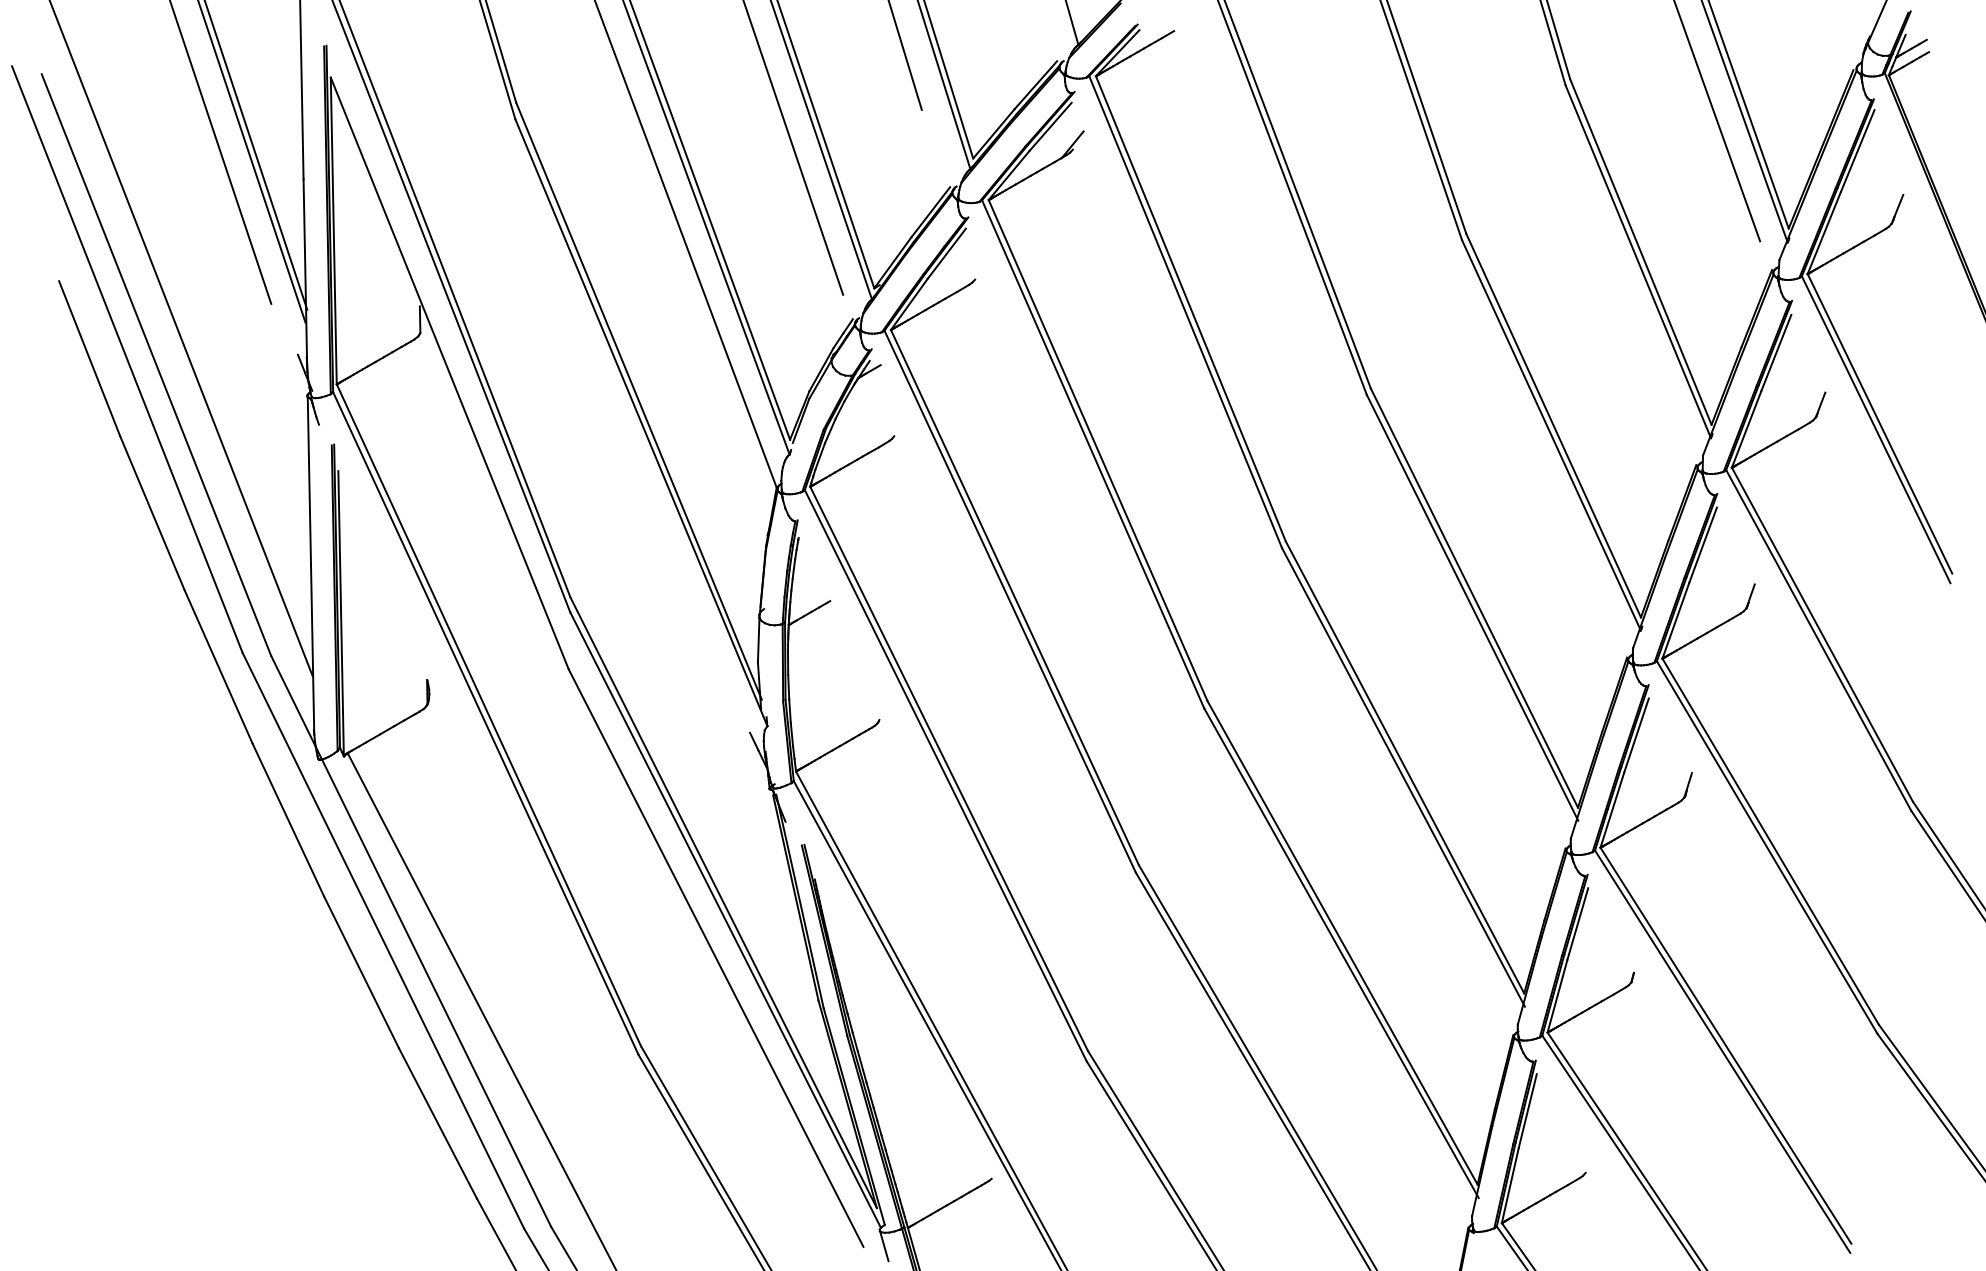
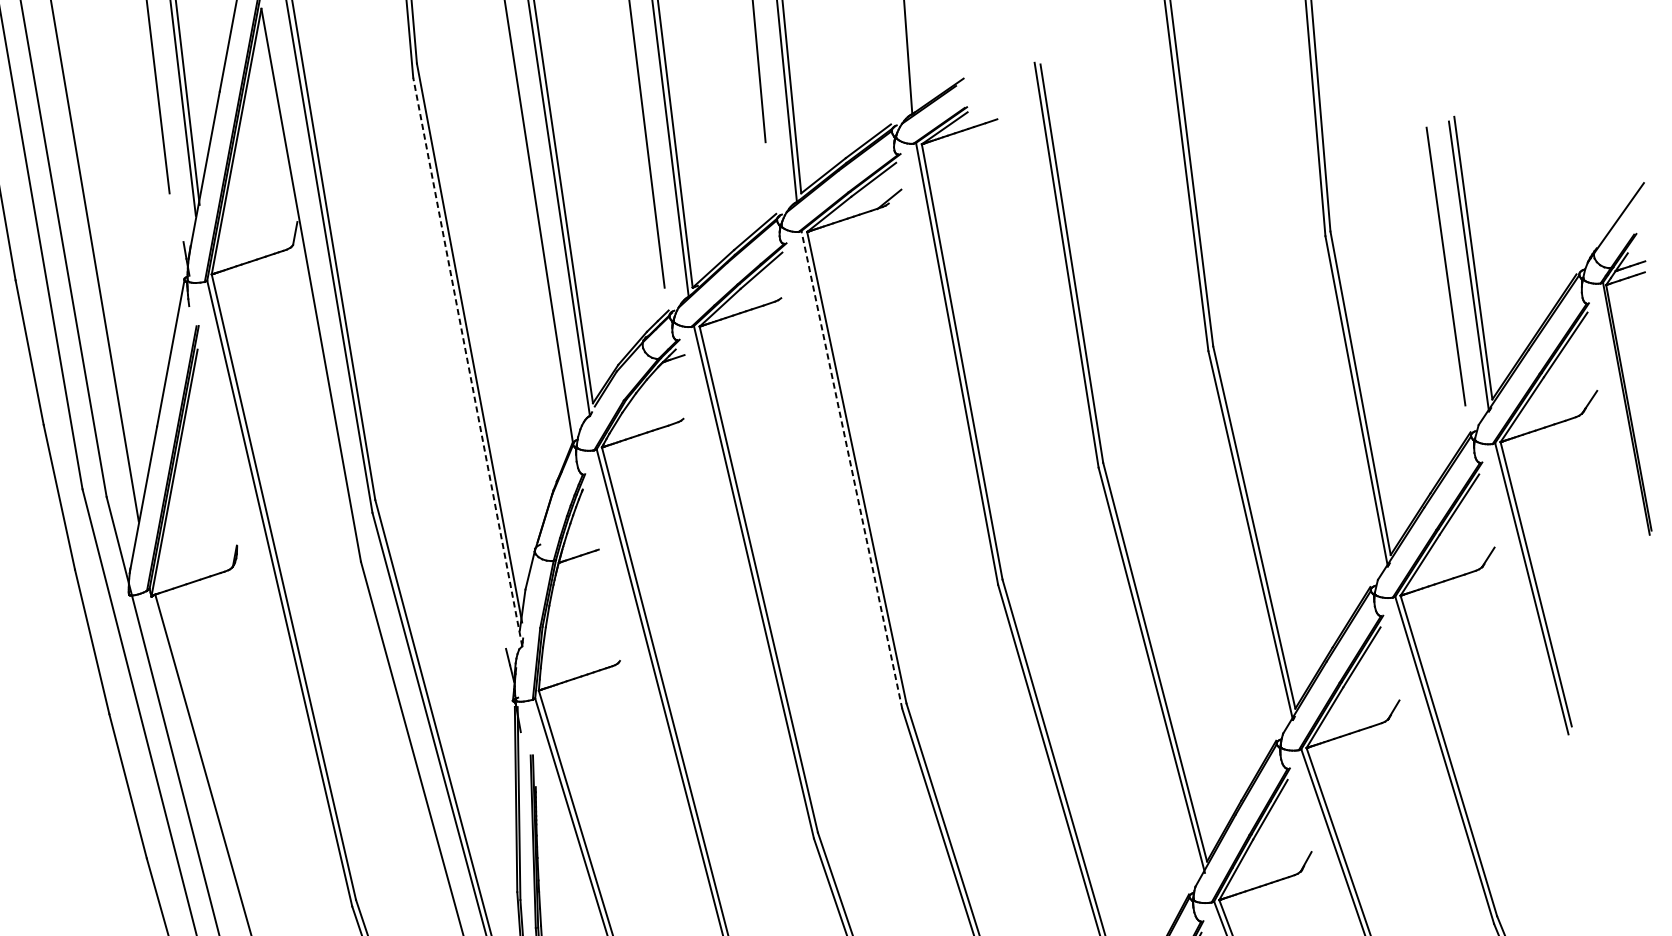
line: (641, 422) -> (467, 361), solid -> dashed
line: (1092, 453) -> (851, 469), solid -> dashed

